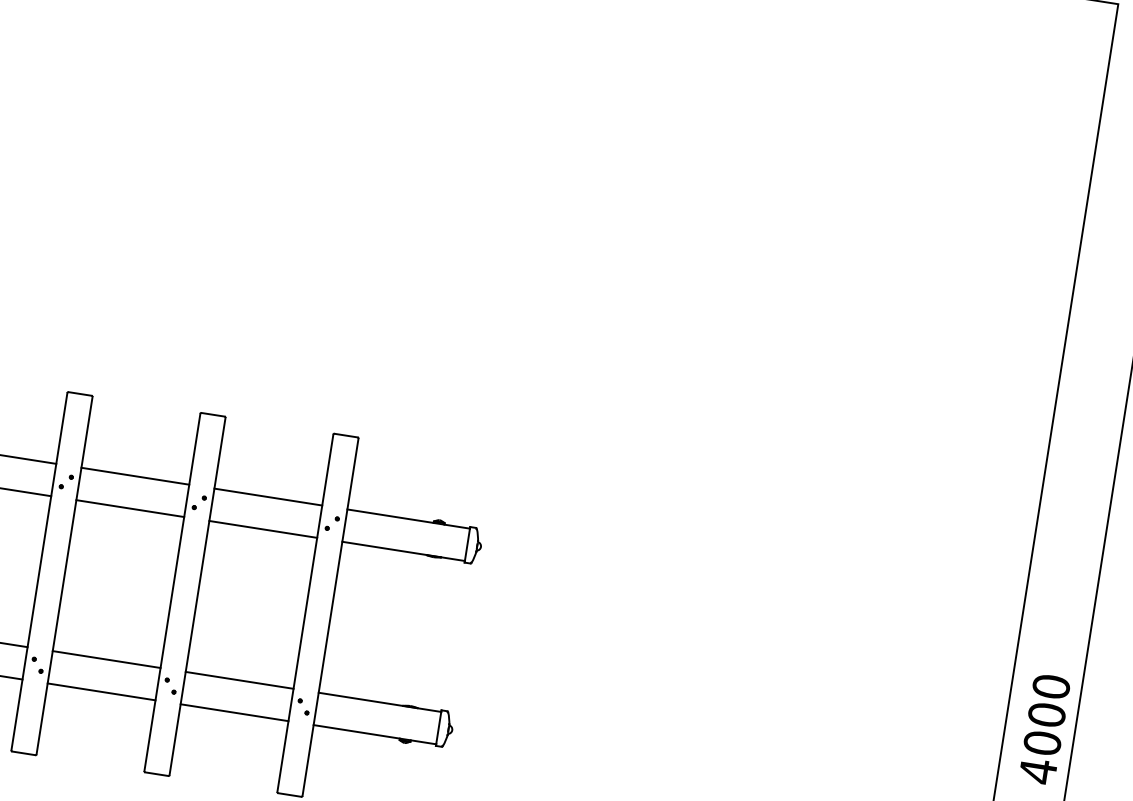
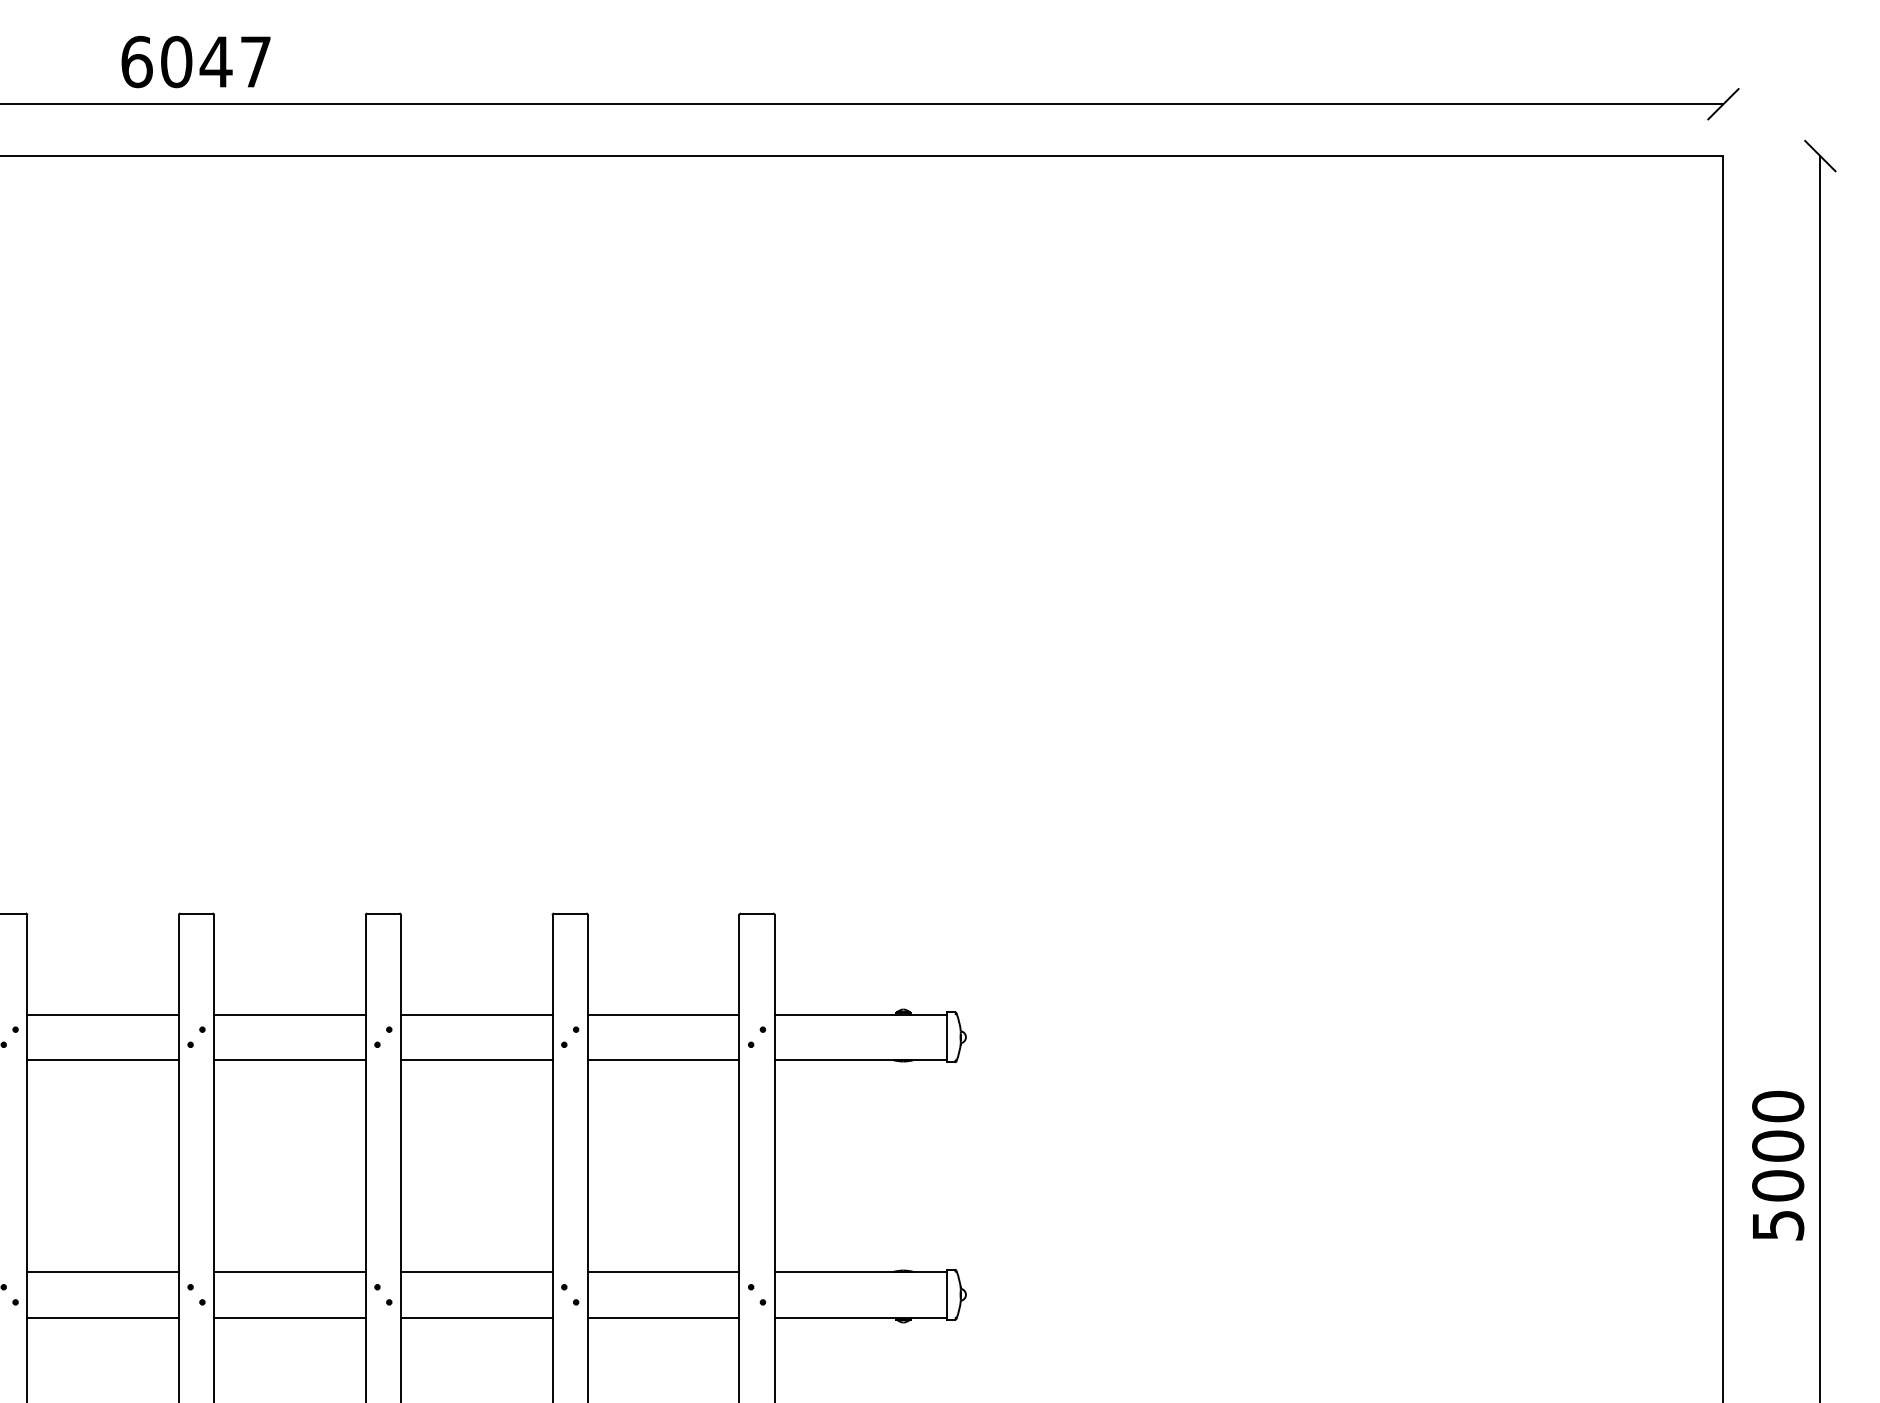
text: (1038, 771) -> (1778, 1225), 4000 -> 5000

